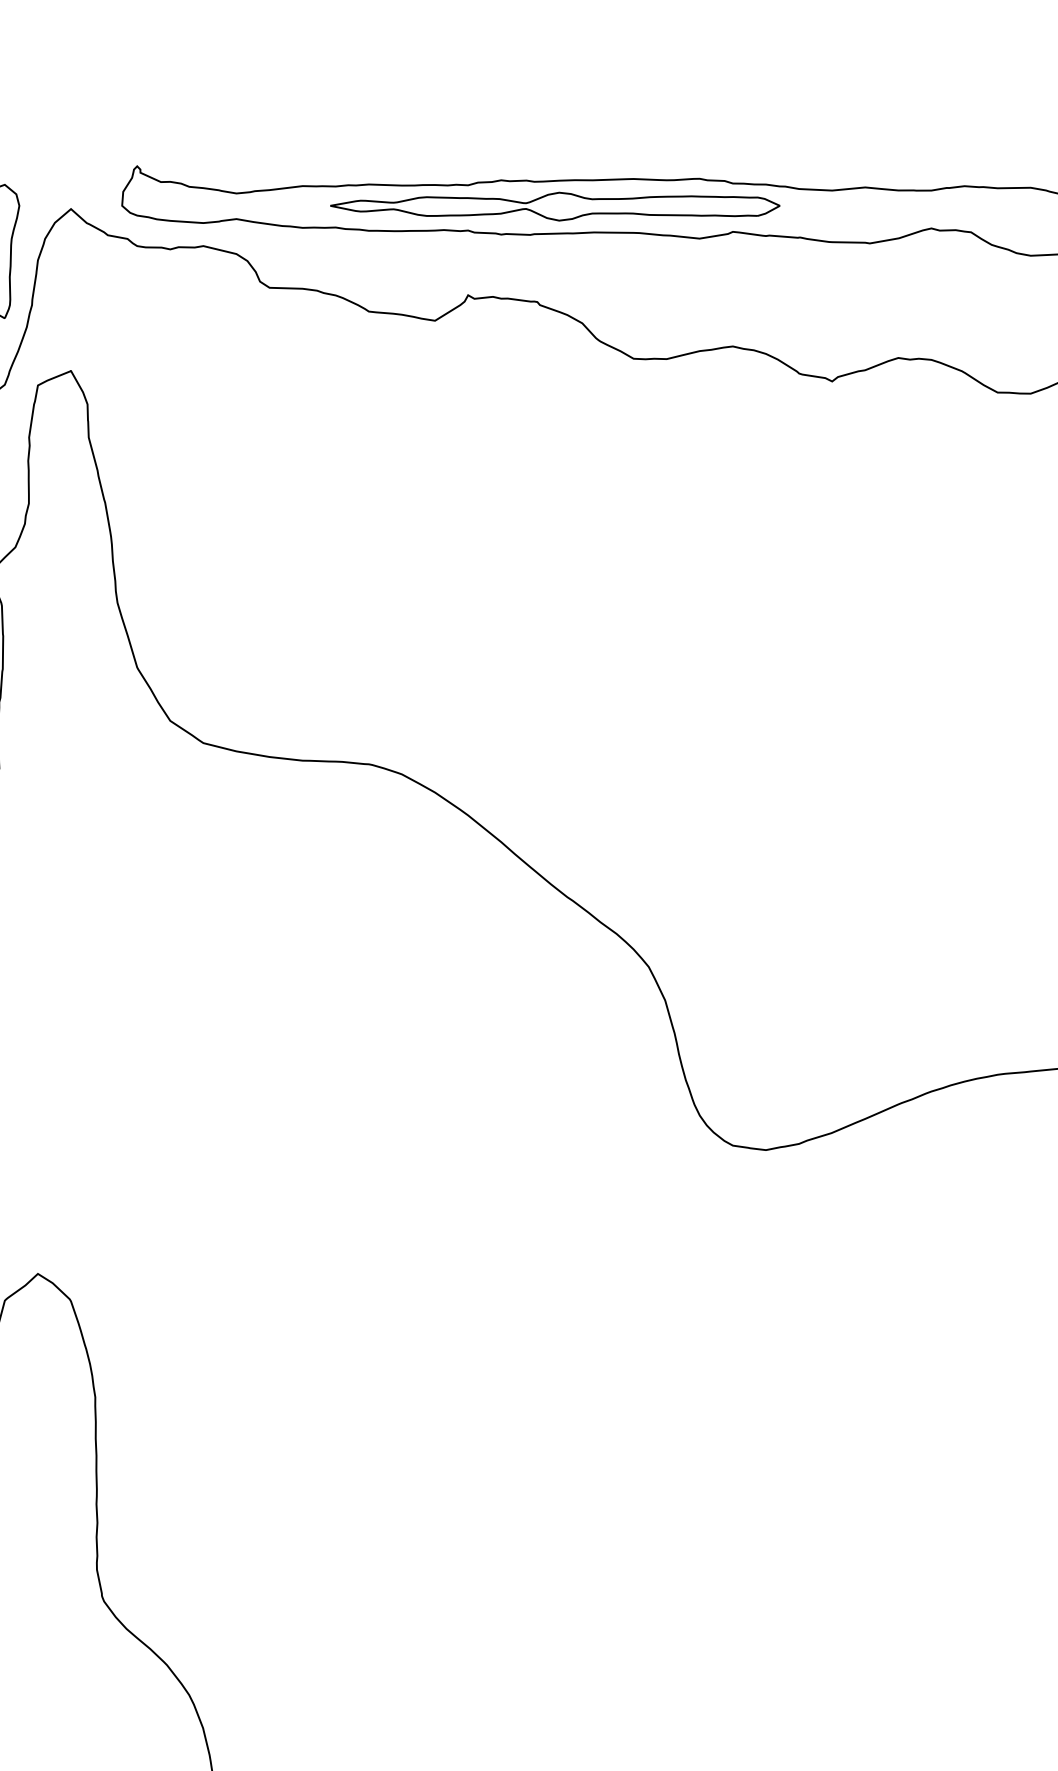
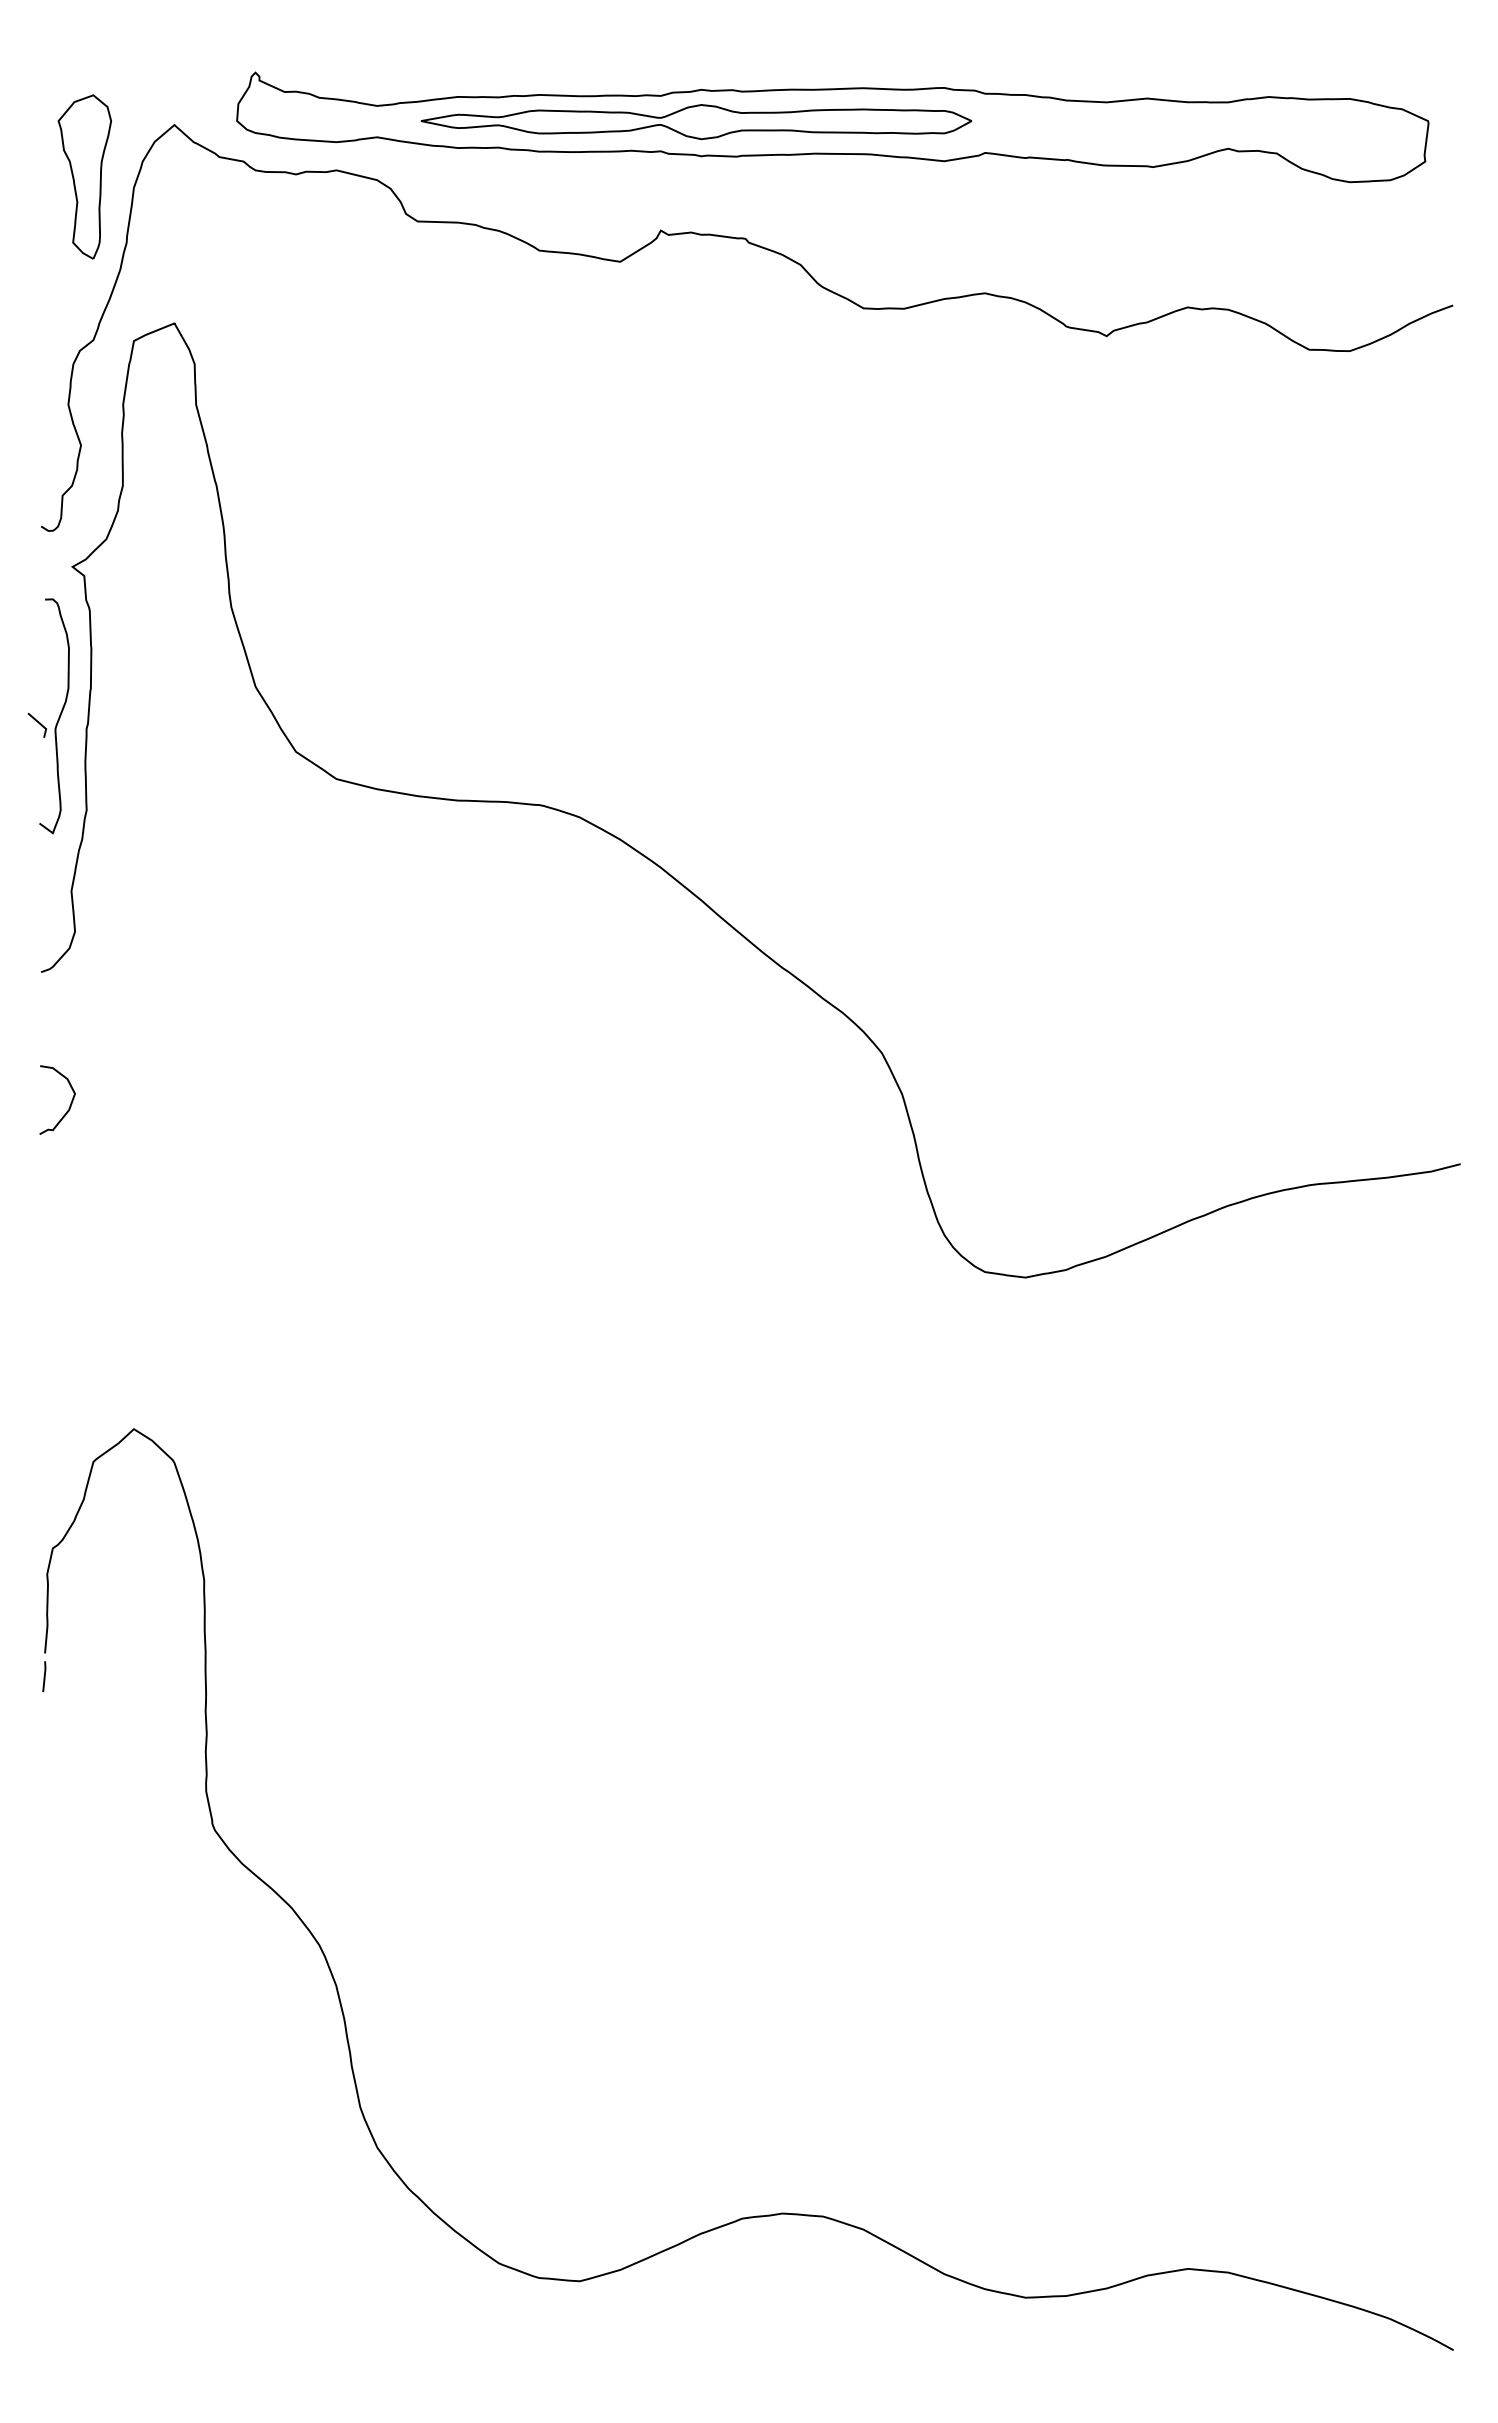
part: (555, 207) -> (696, 122), moved

